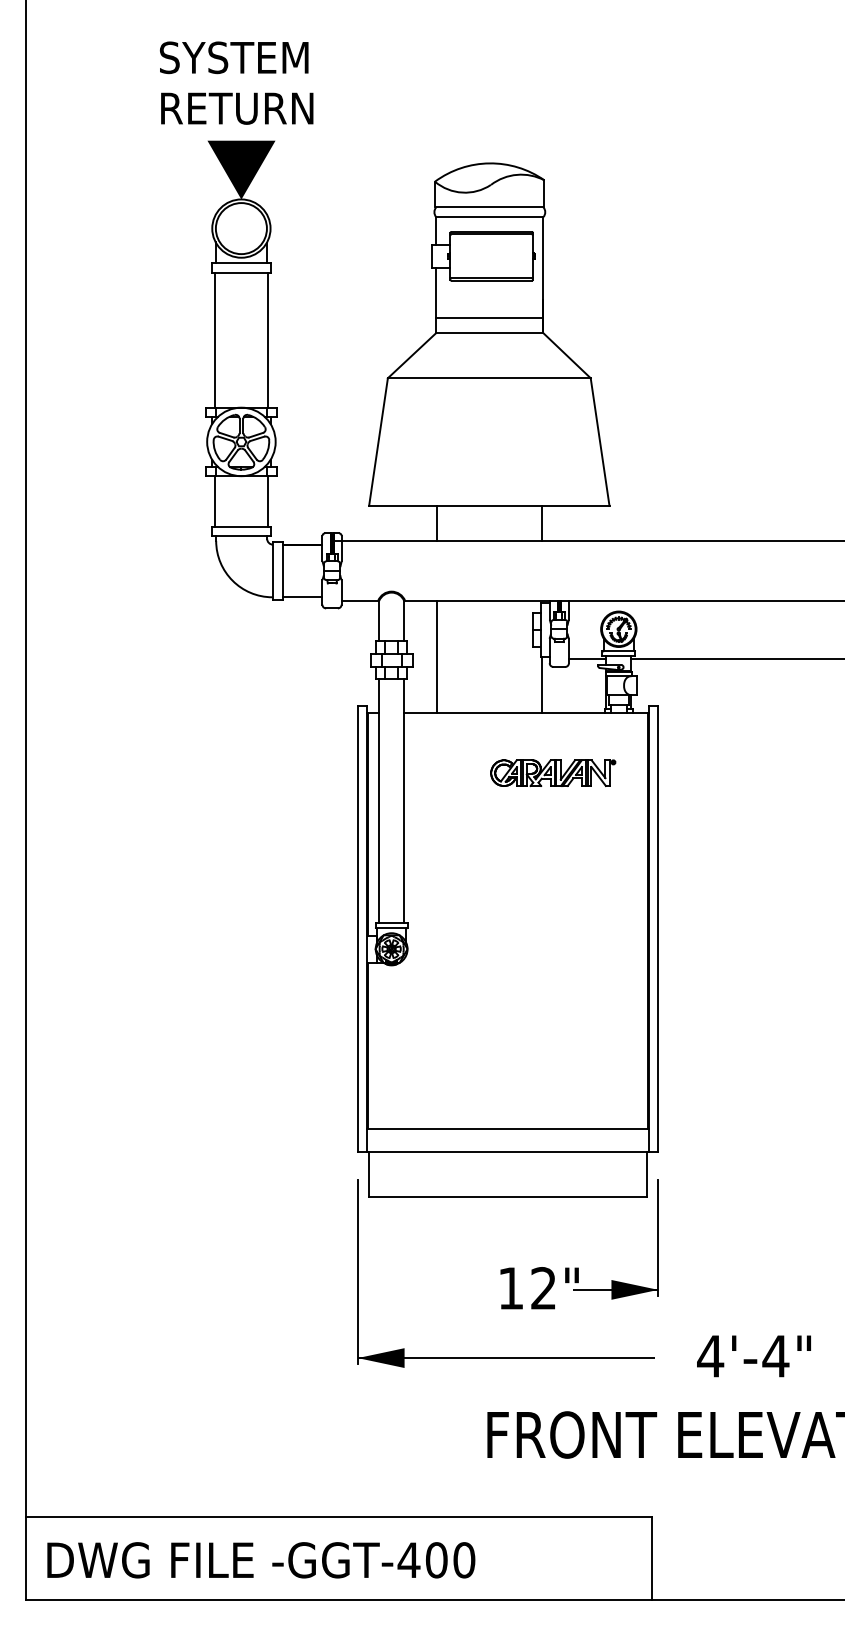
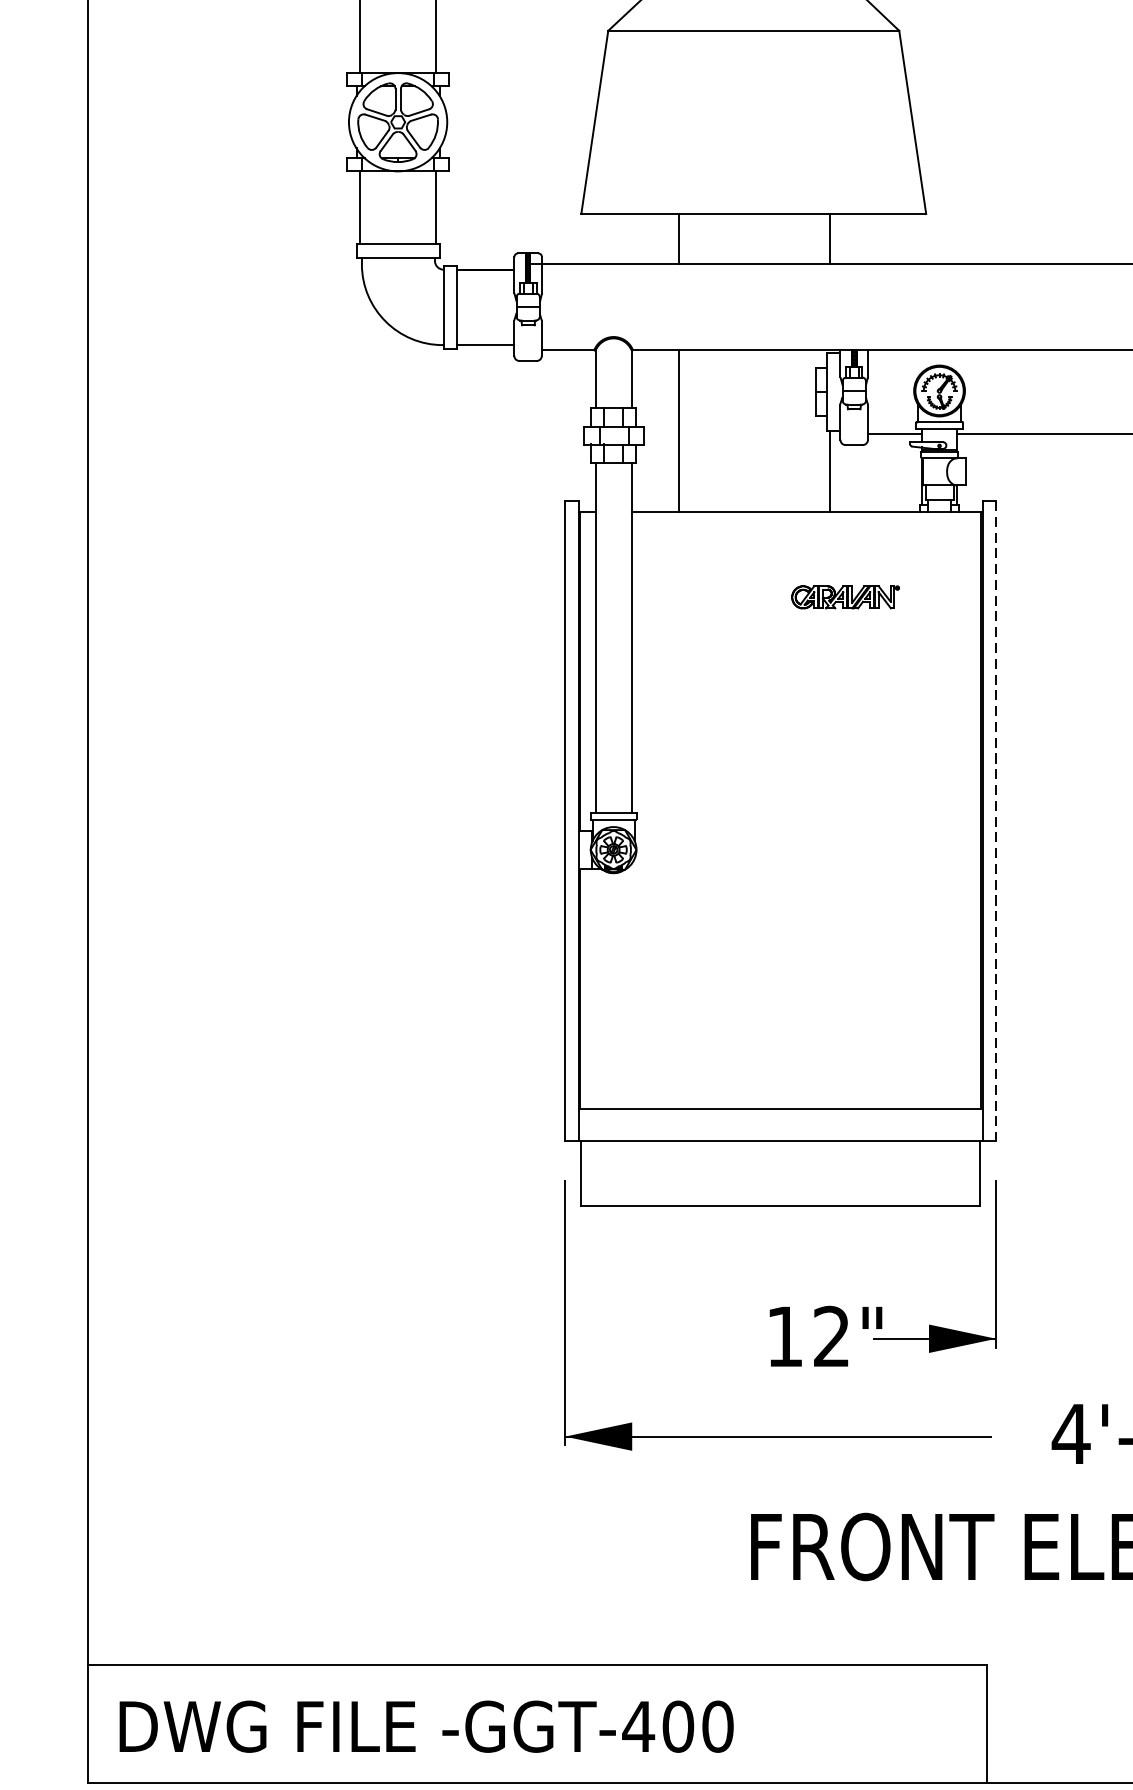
part: (553, 772) -> (845, 596), size x0.6
line: (658, 929) -> (996, 821), solid -> dashed

